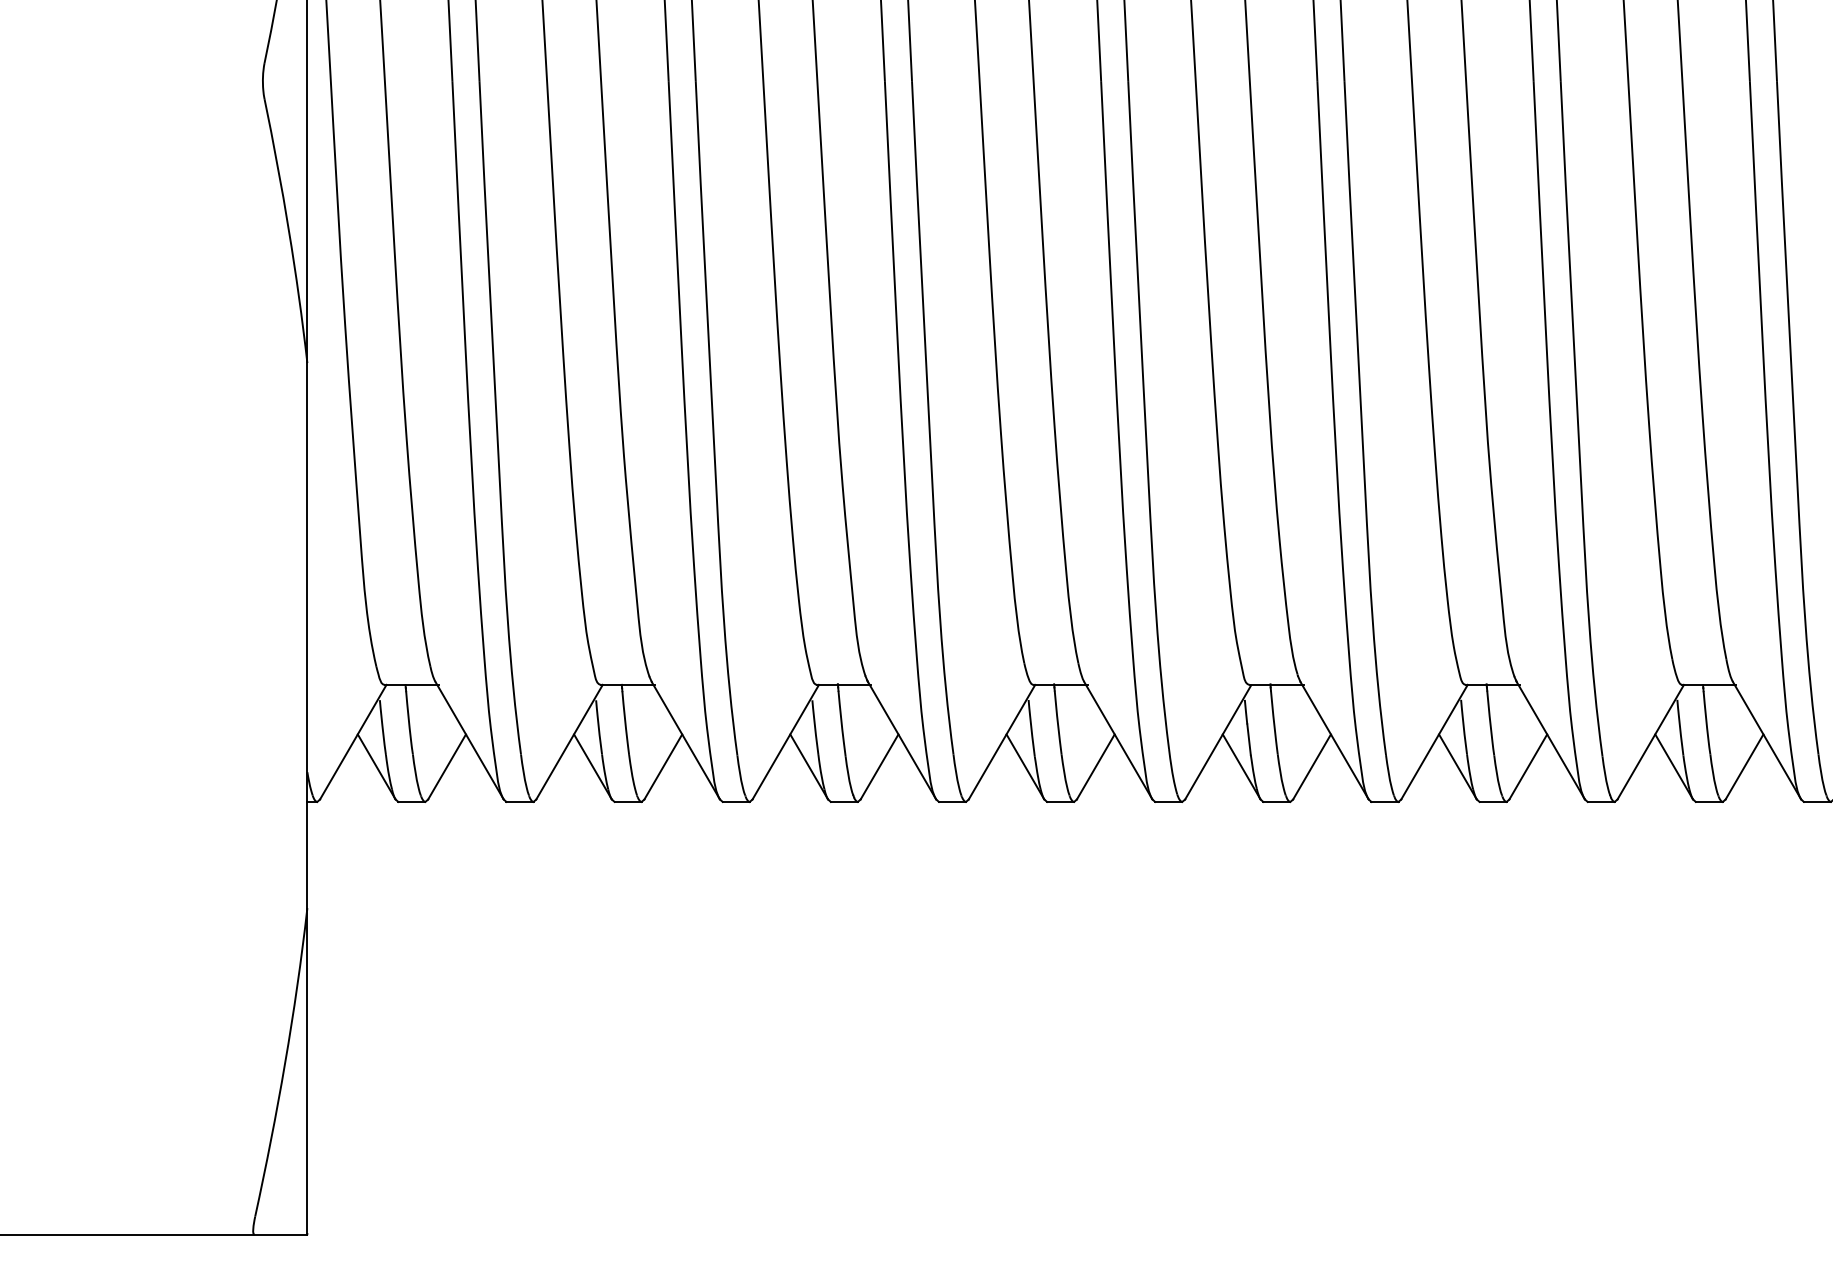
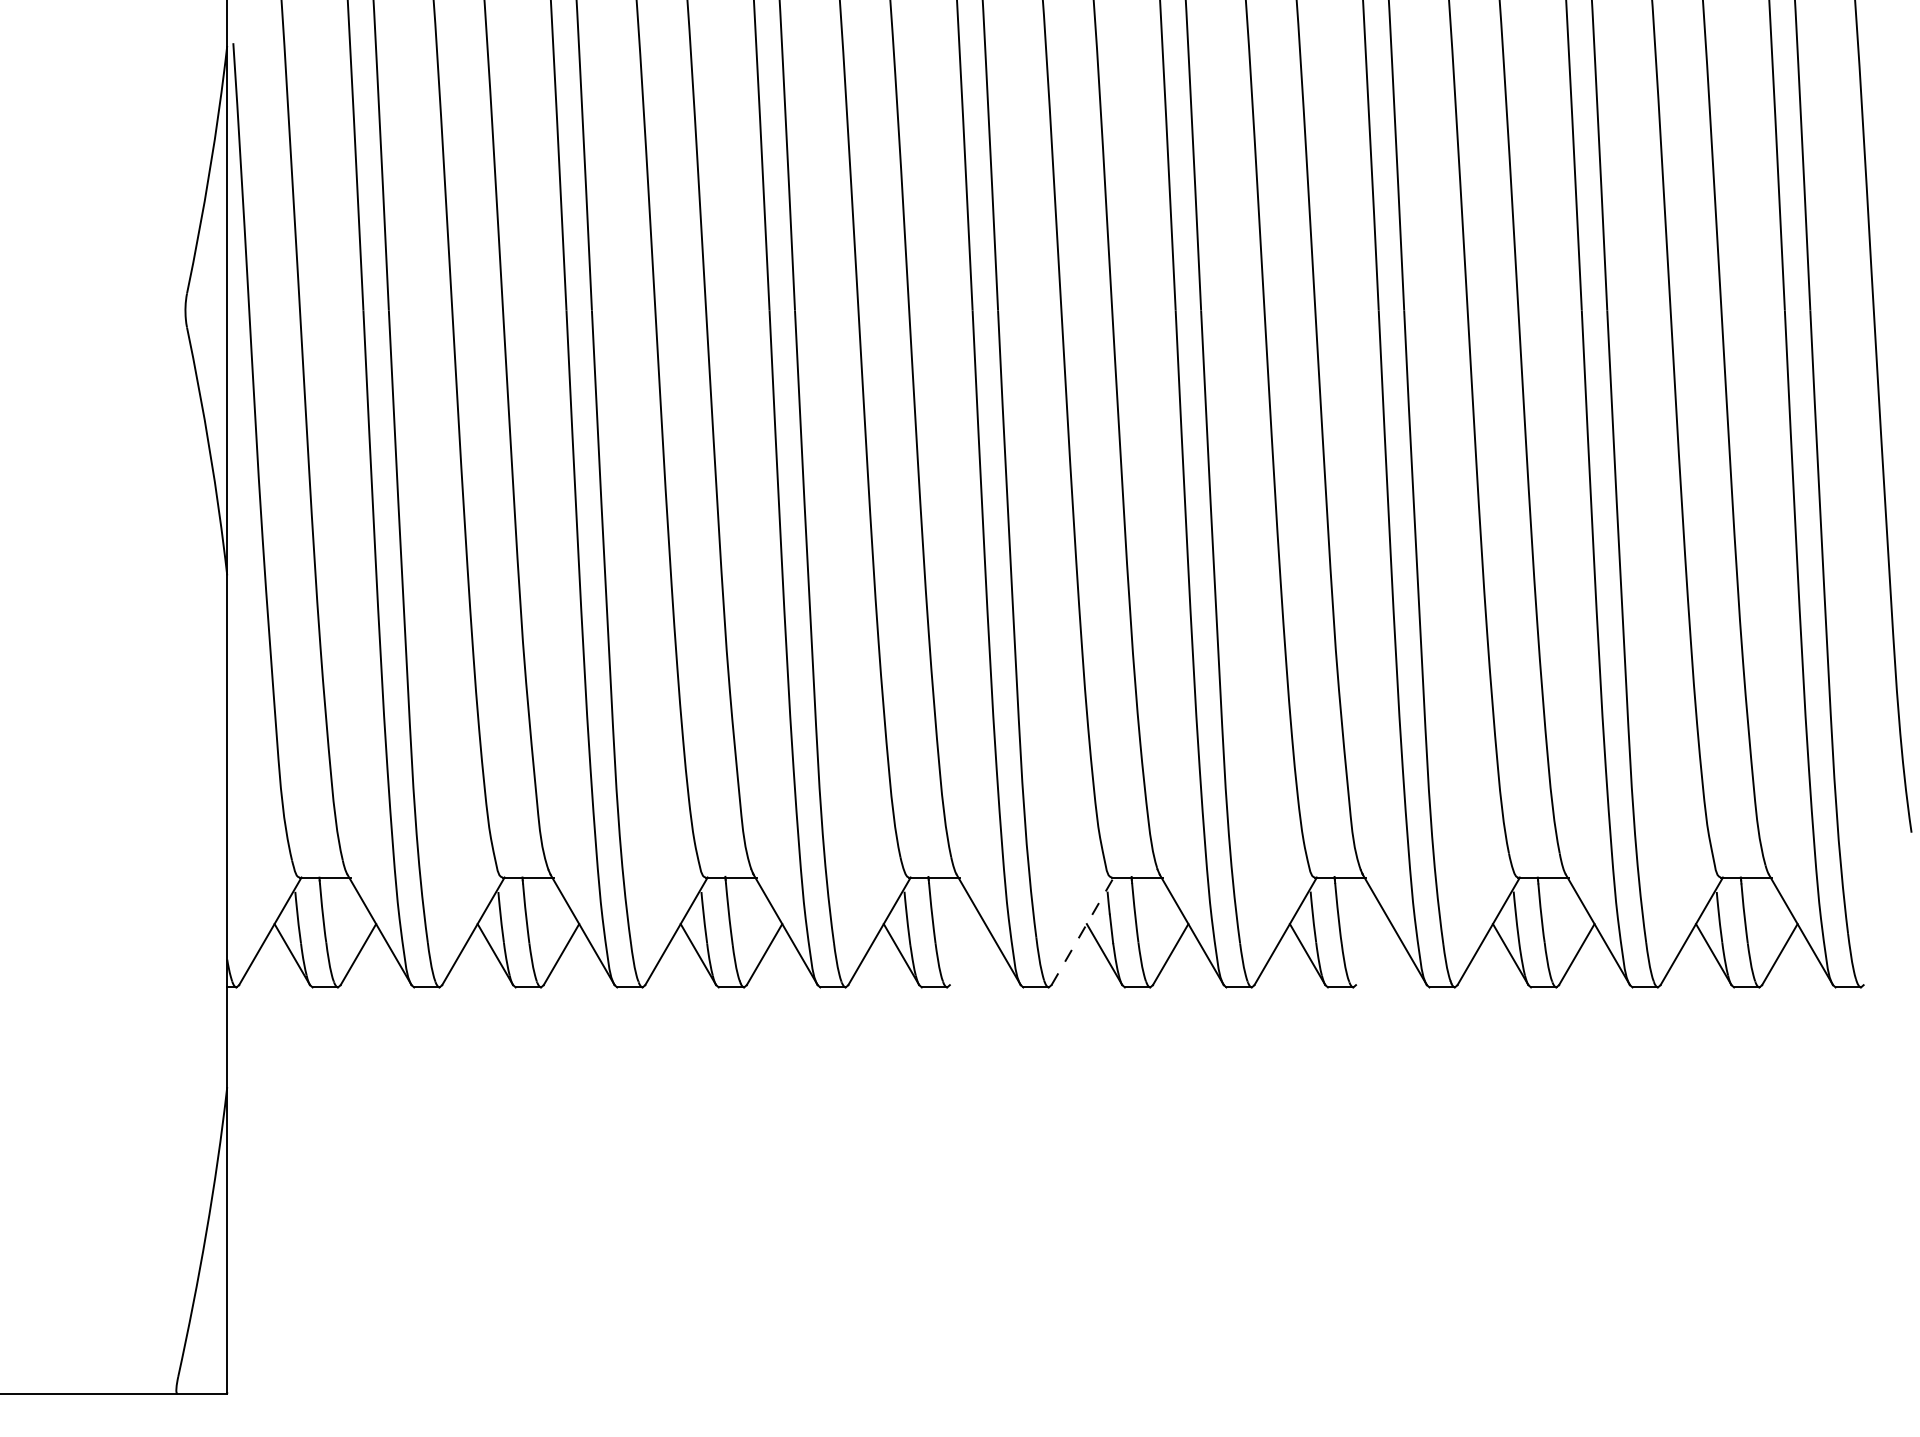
line: (1218, 742) -> (1082, 931), solid -> dashed
line: (1095, 766) -> (967, 954), removed
line: (1528, 766) -> (1373, 954), removed

